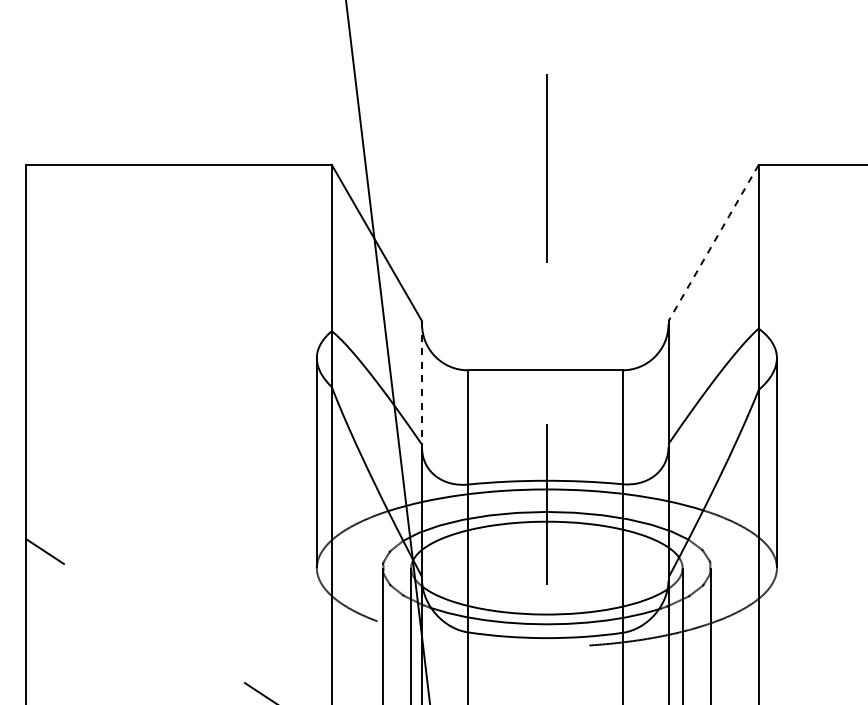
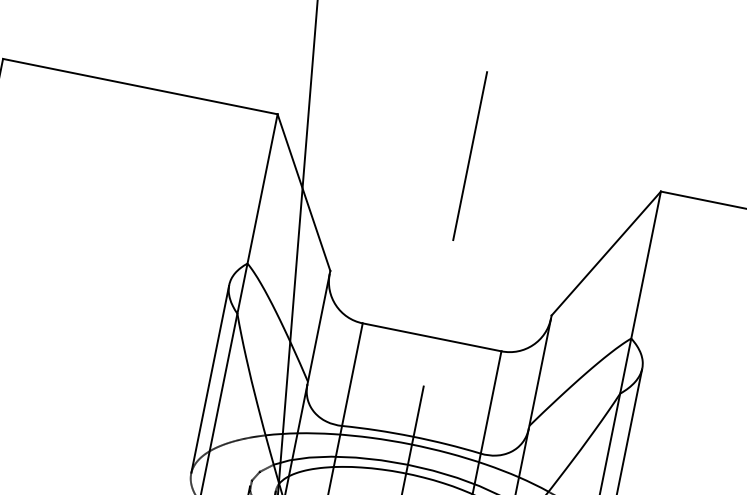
line: (713, 243) -> (606, 253), dashed -> solid
line: (422, 384) -> (319, 327), dashed -> solid

